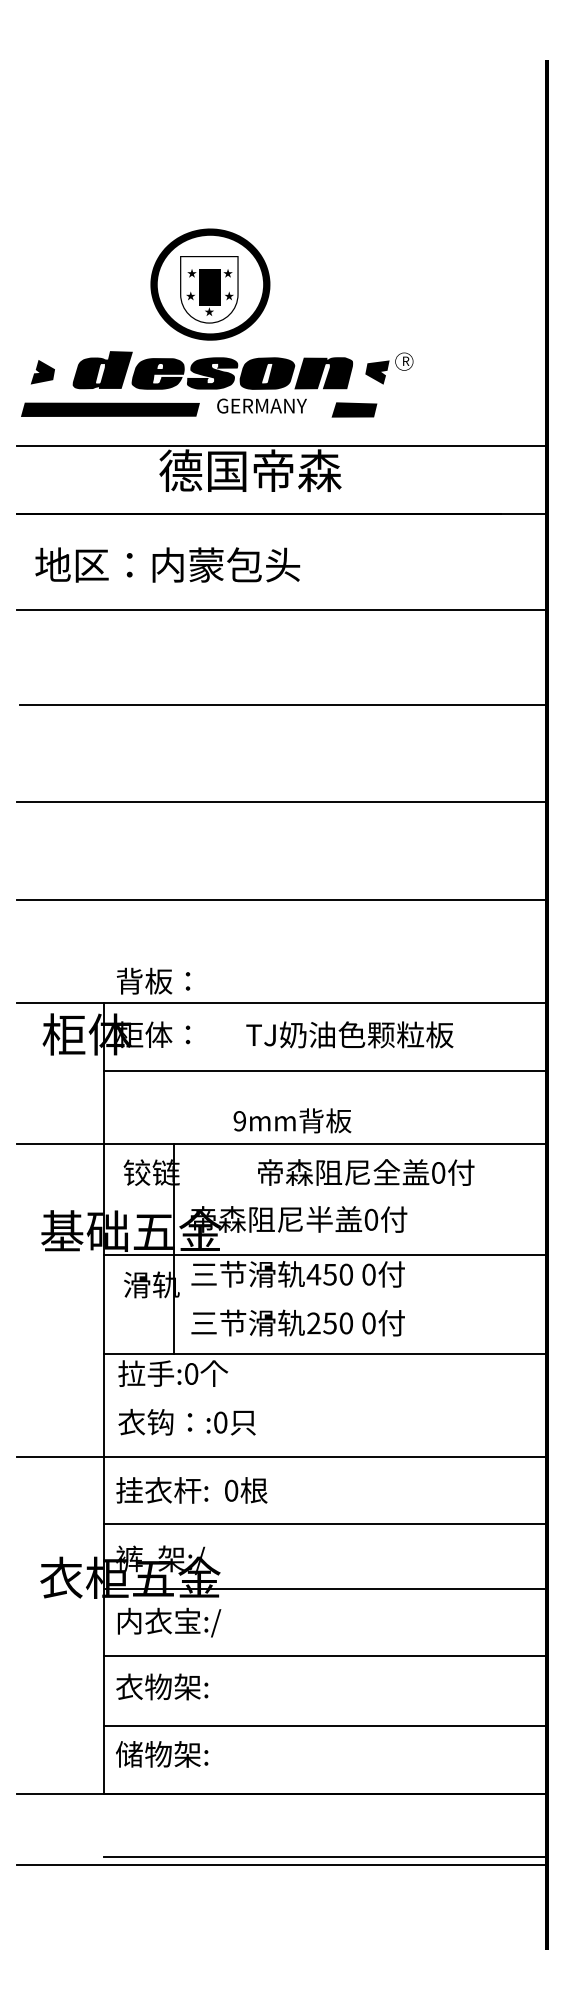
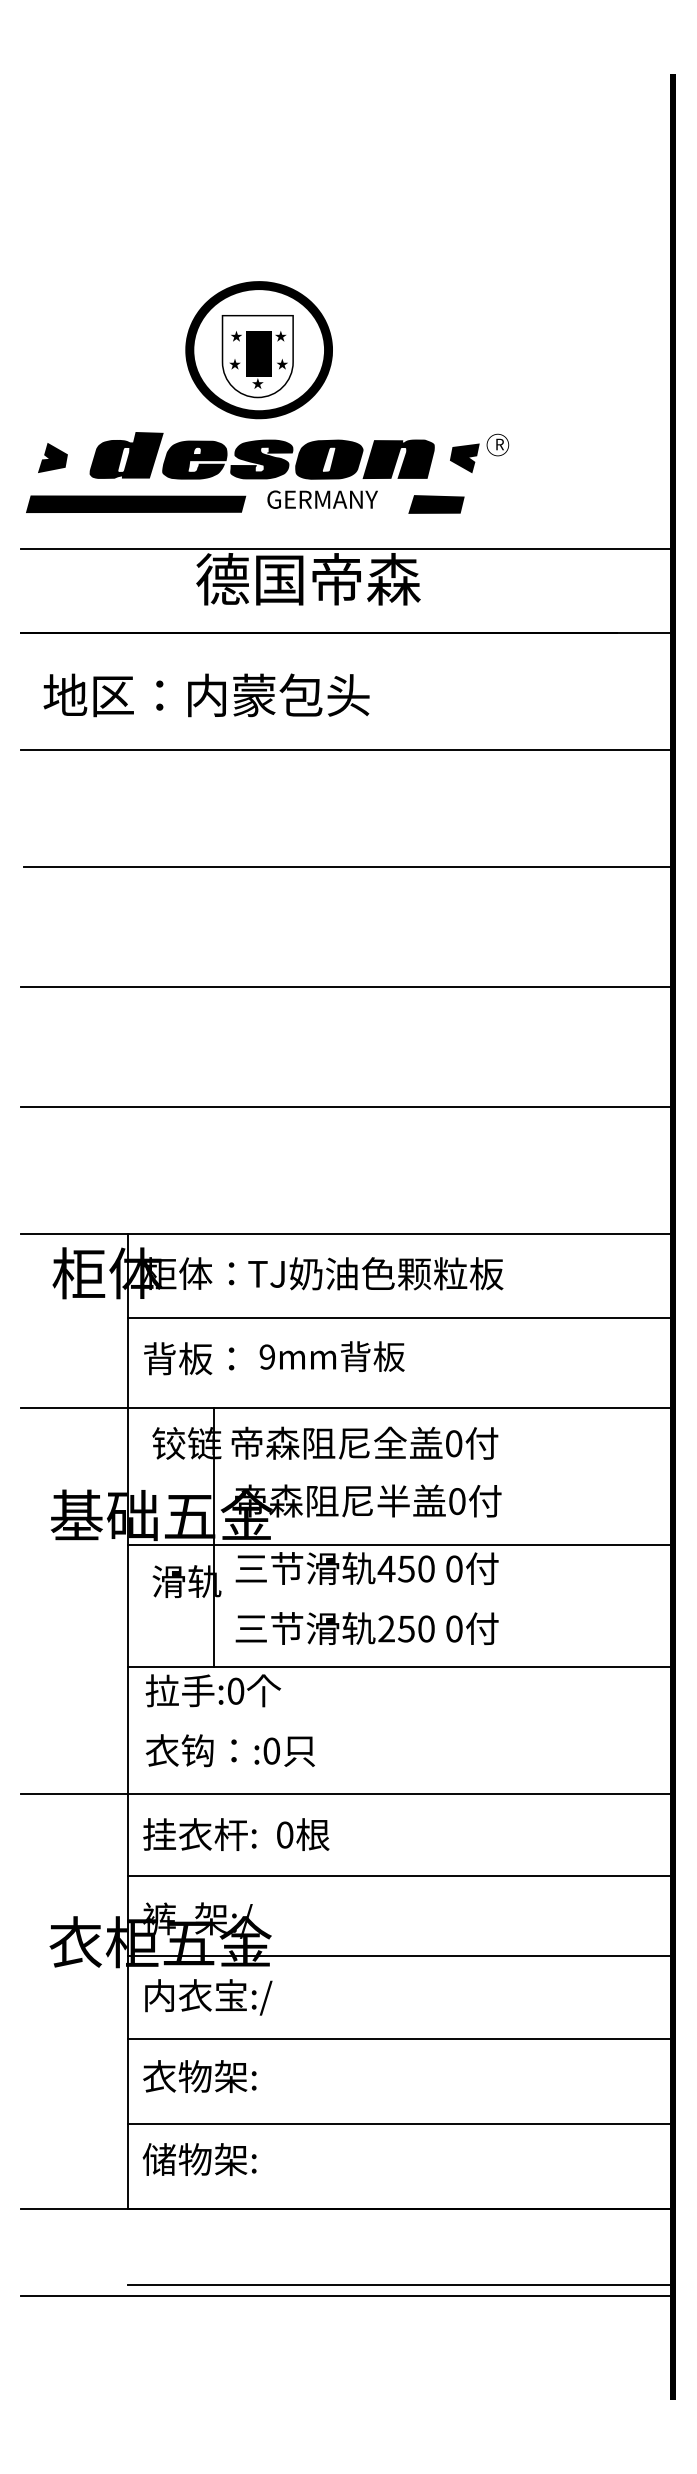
text: (153, 981) -> (189, 1358), moved
text: (349, 1034) -> (375, 1273), moved
text: (291, 1120) -> (331, 1356), moved
text: (365, 1171) -> (364, 1442), moved

